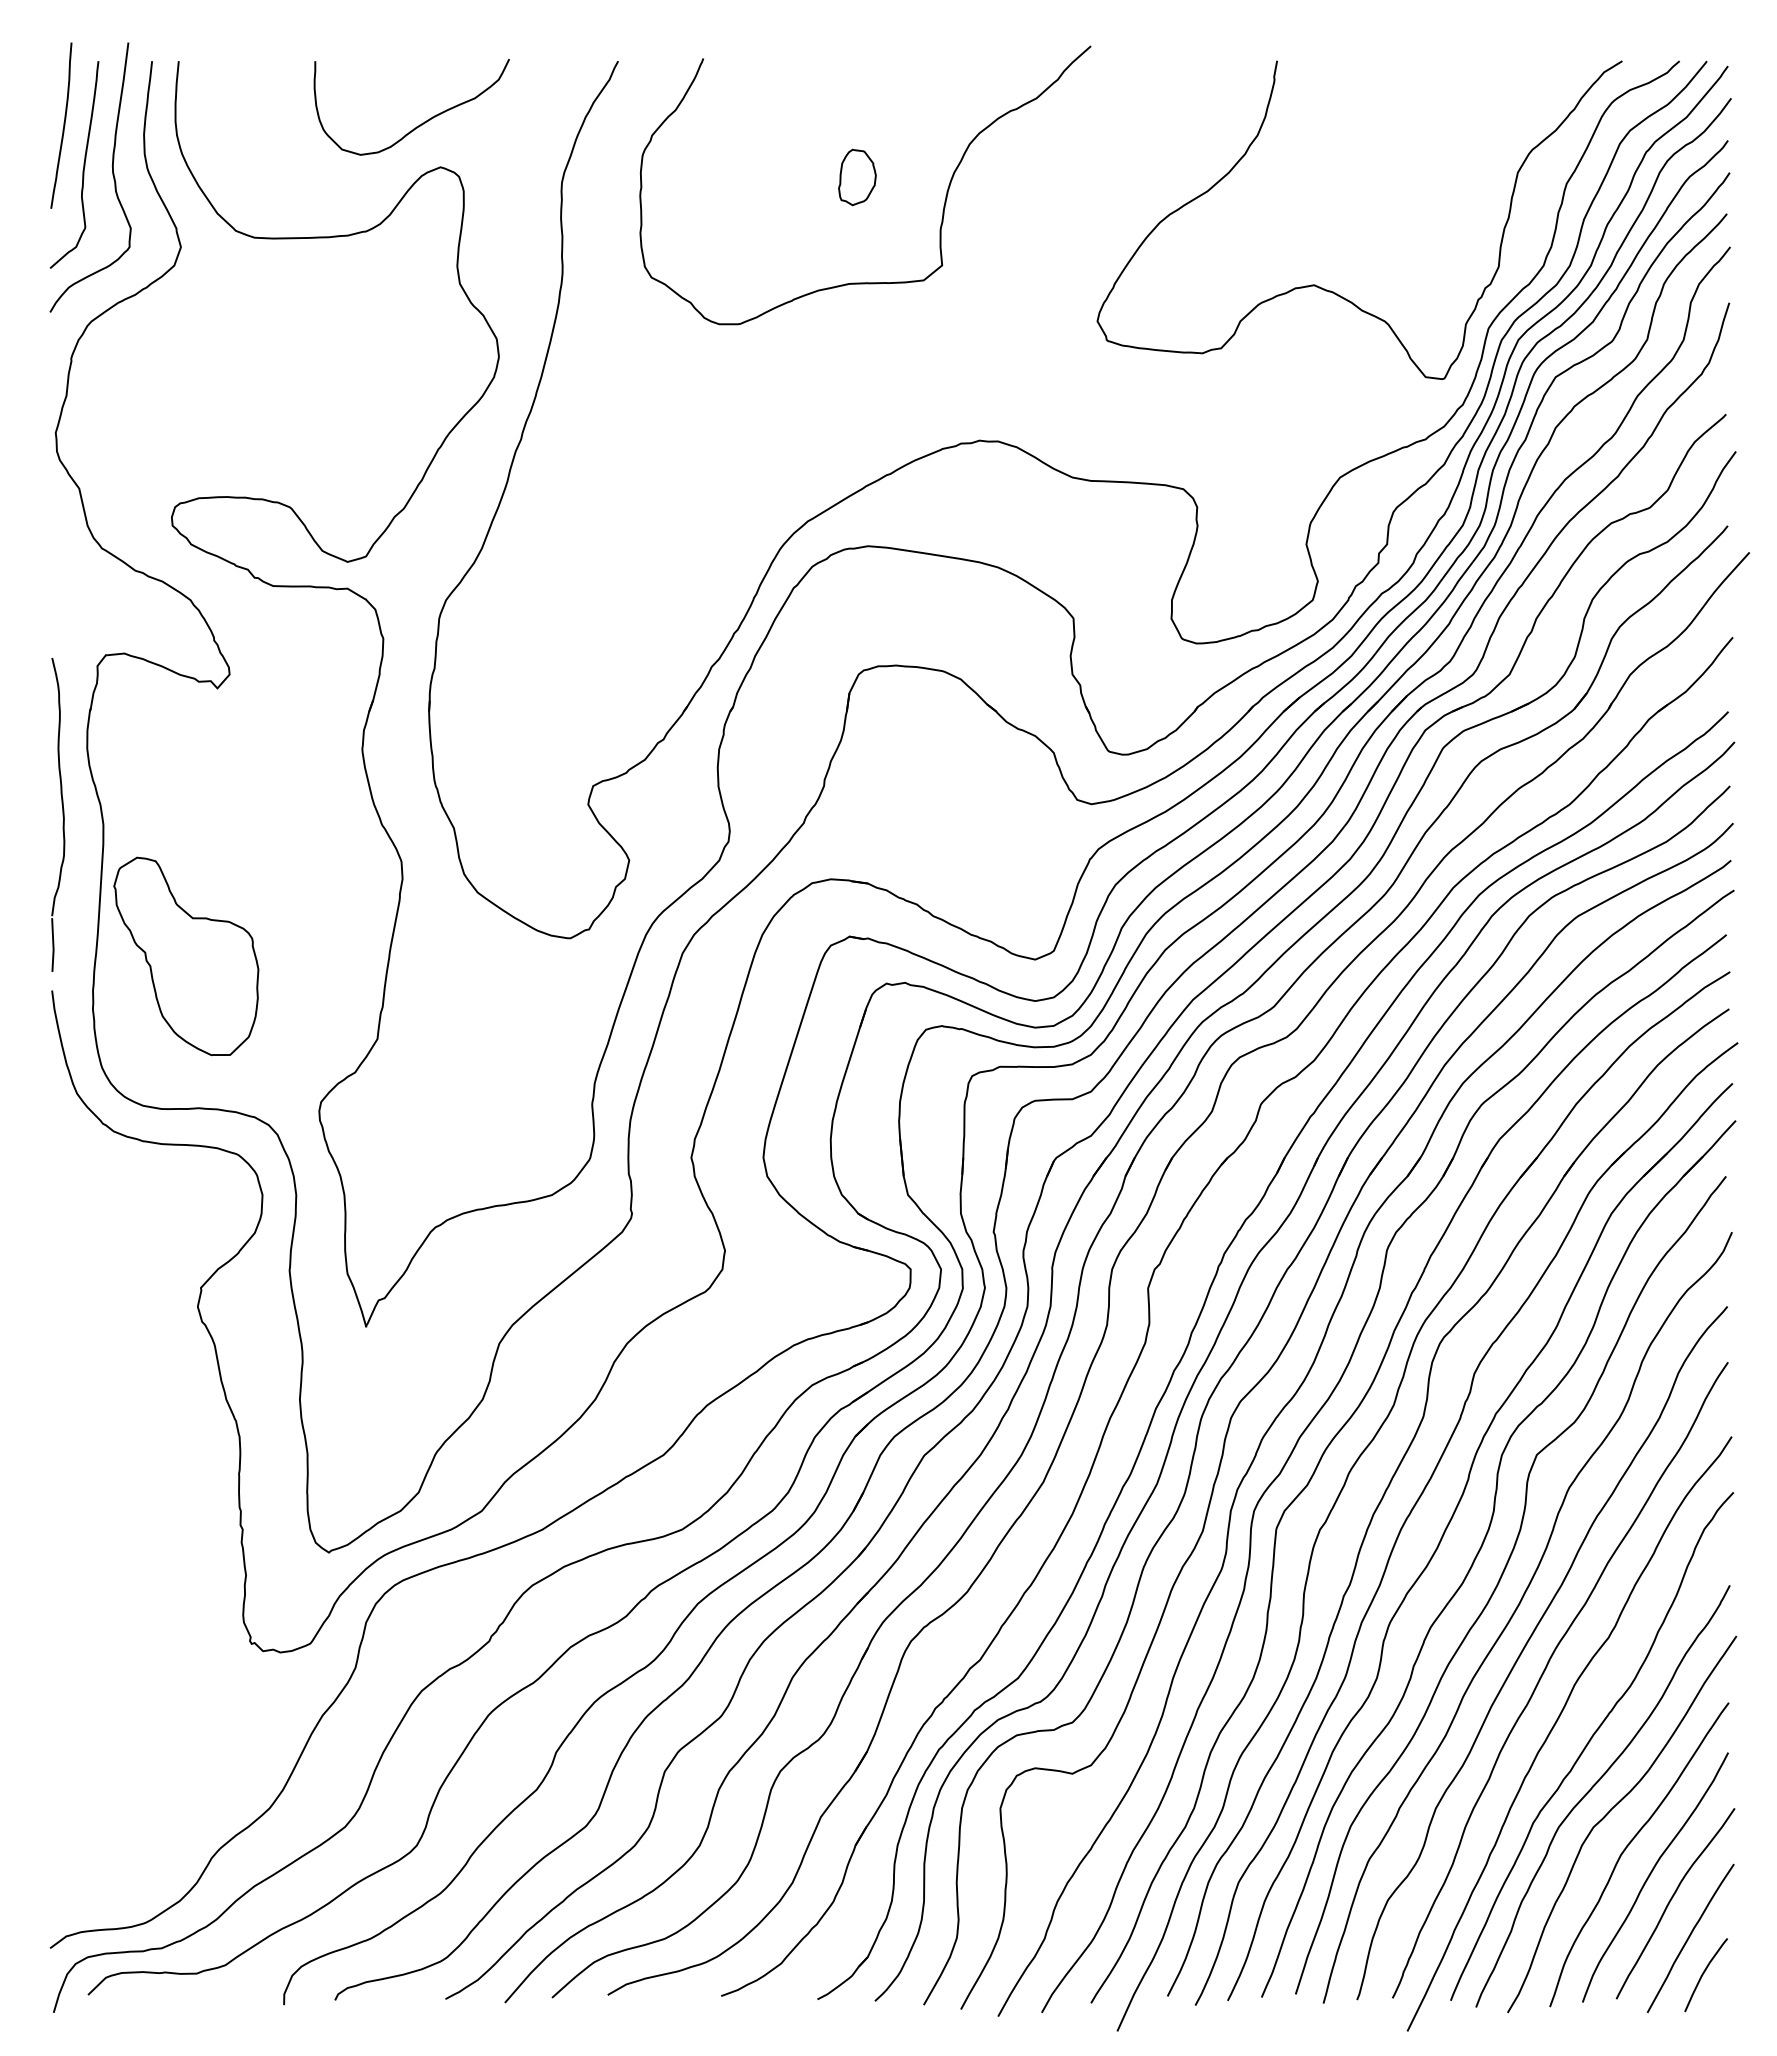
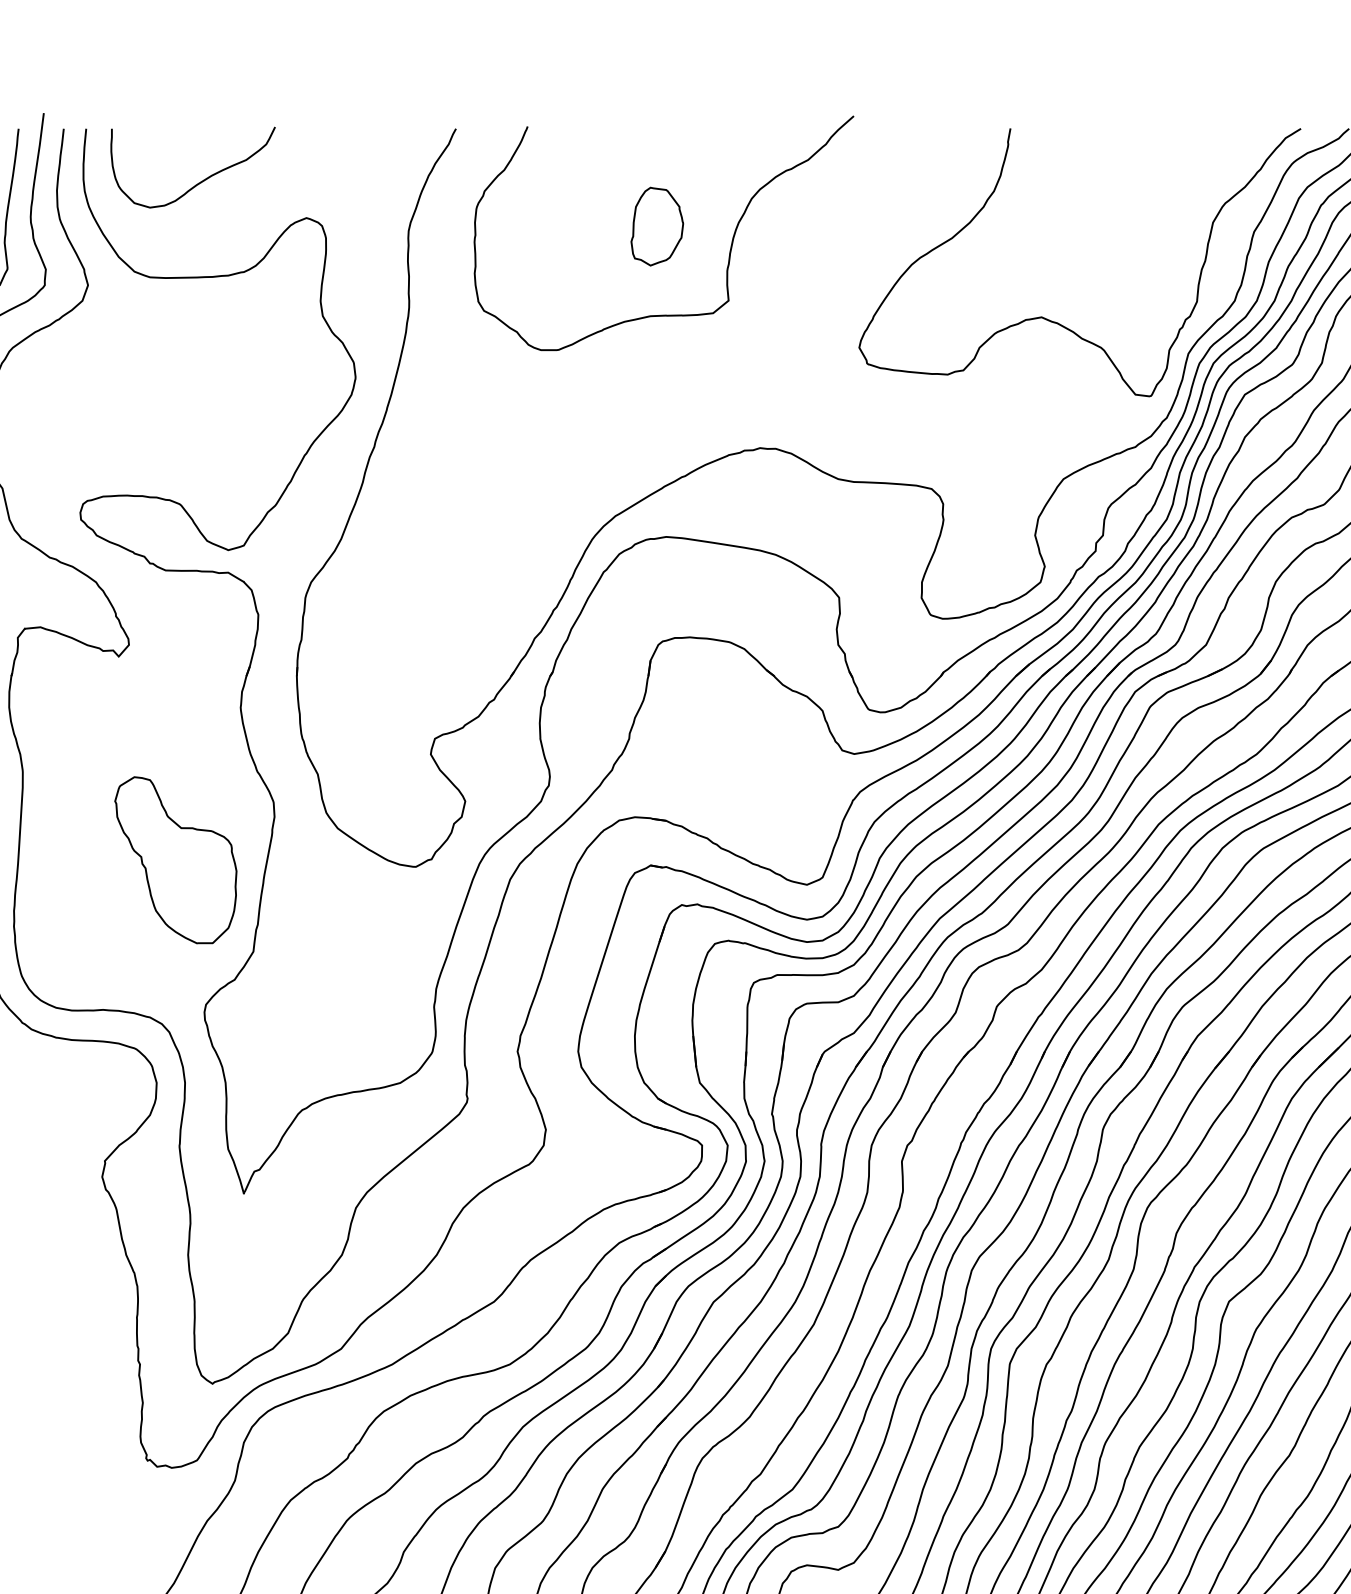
curve: (419, 124) -> (199, 182), moved
part: (857, 177) -> (657, 226), size x1.67
part: (186, 956) -> (176, 860), moved

